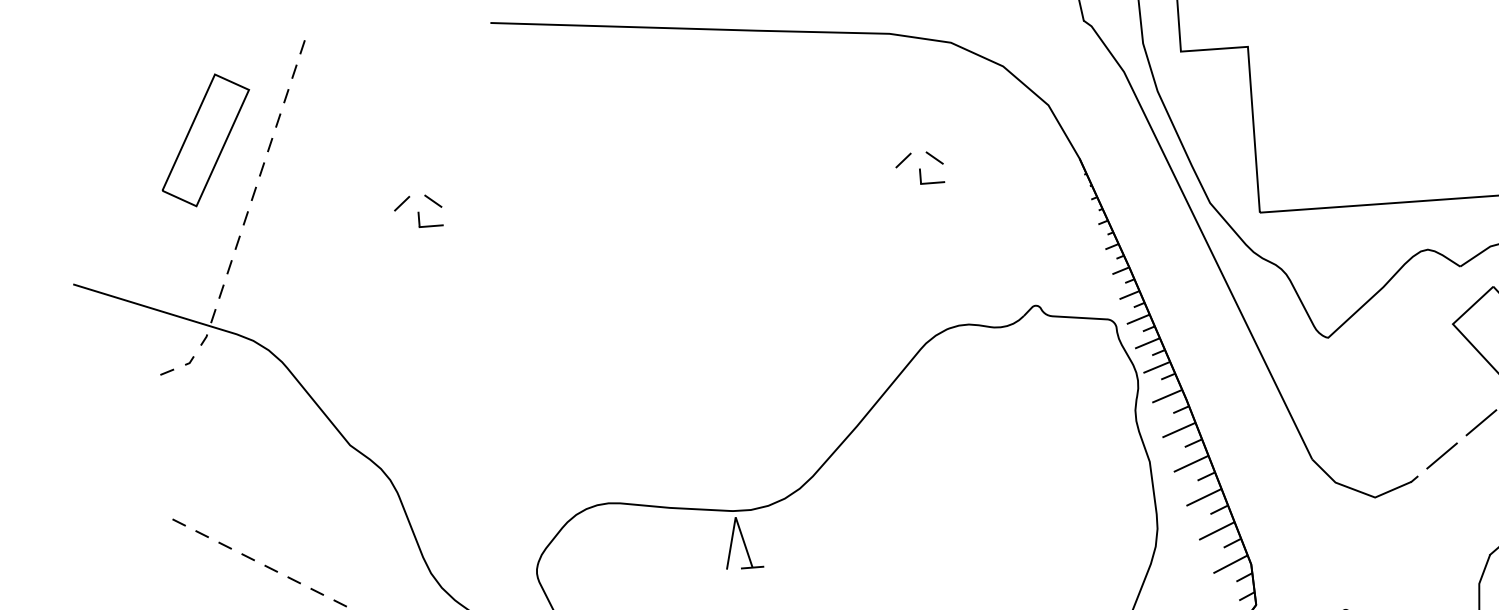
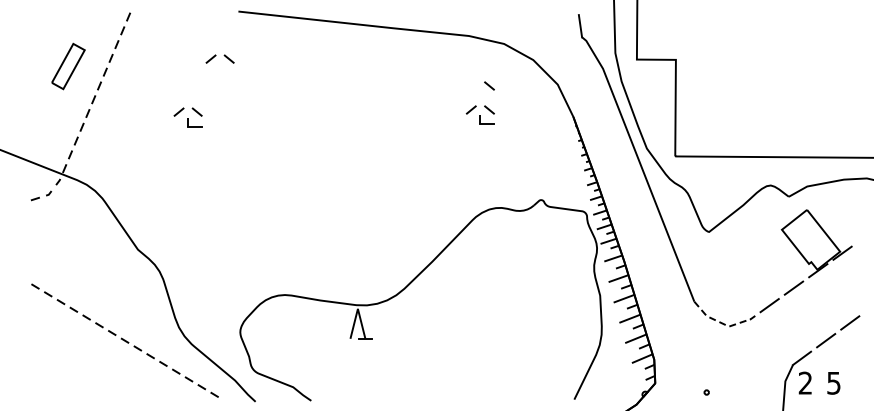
part: (464, 106) -> (219, 58), added
line: (931, 116) -> (489, 85), added
part: (206, 140) -> (68, 66), size x0.6
line: (1358, 491) -> (719, 322), solid -> dashed

